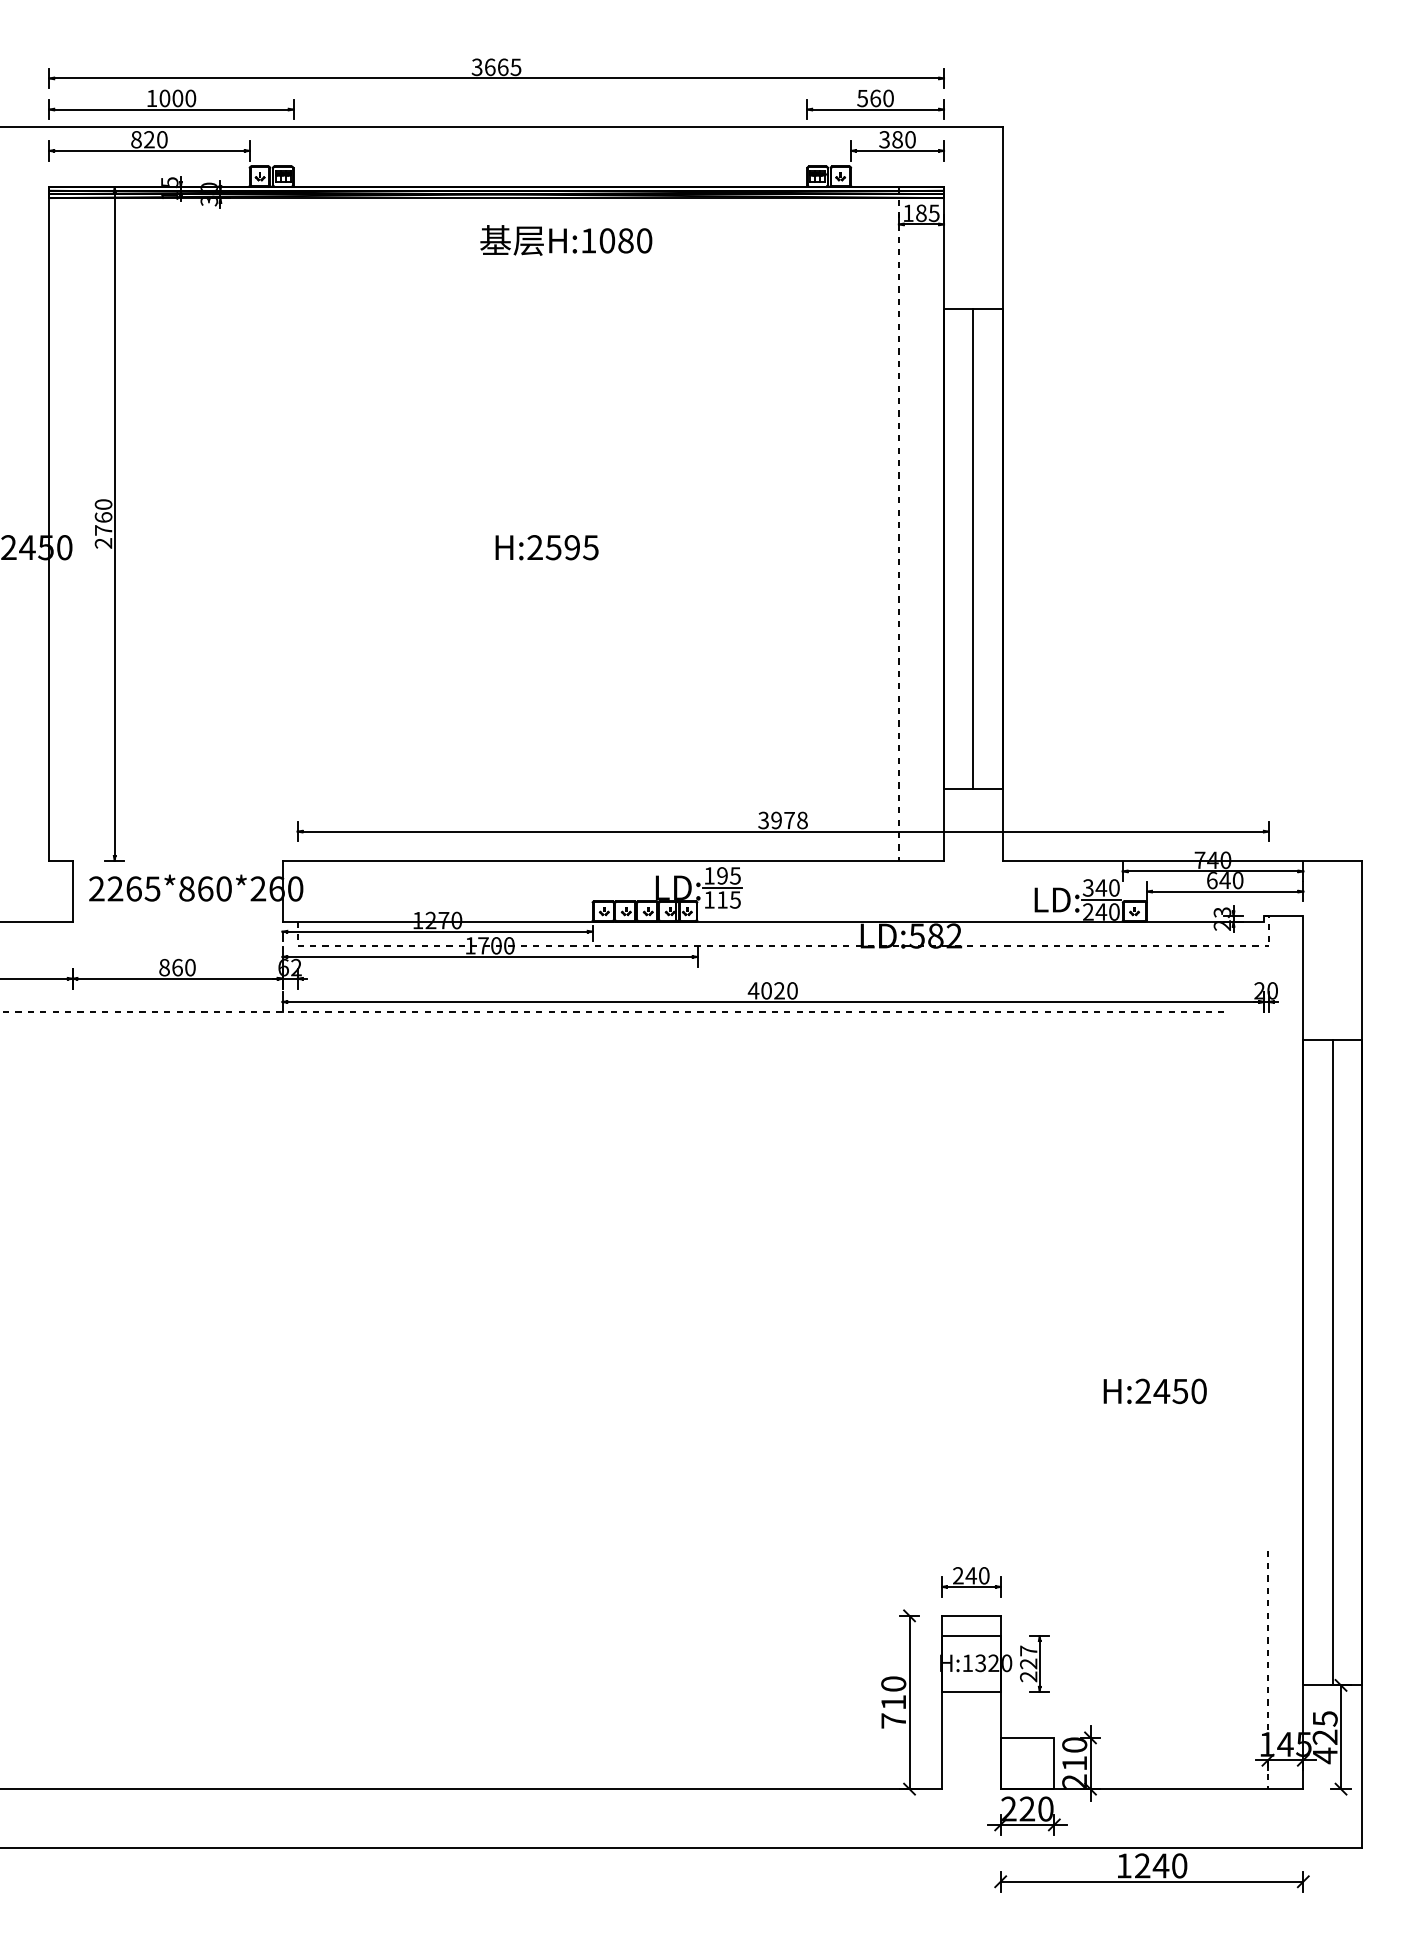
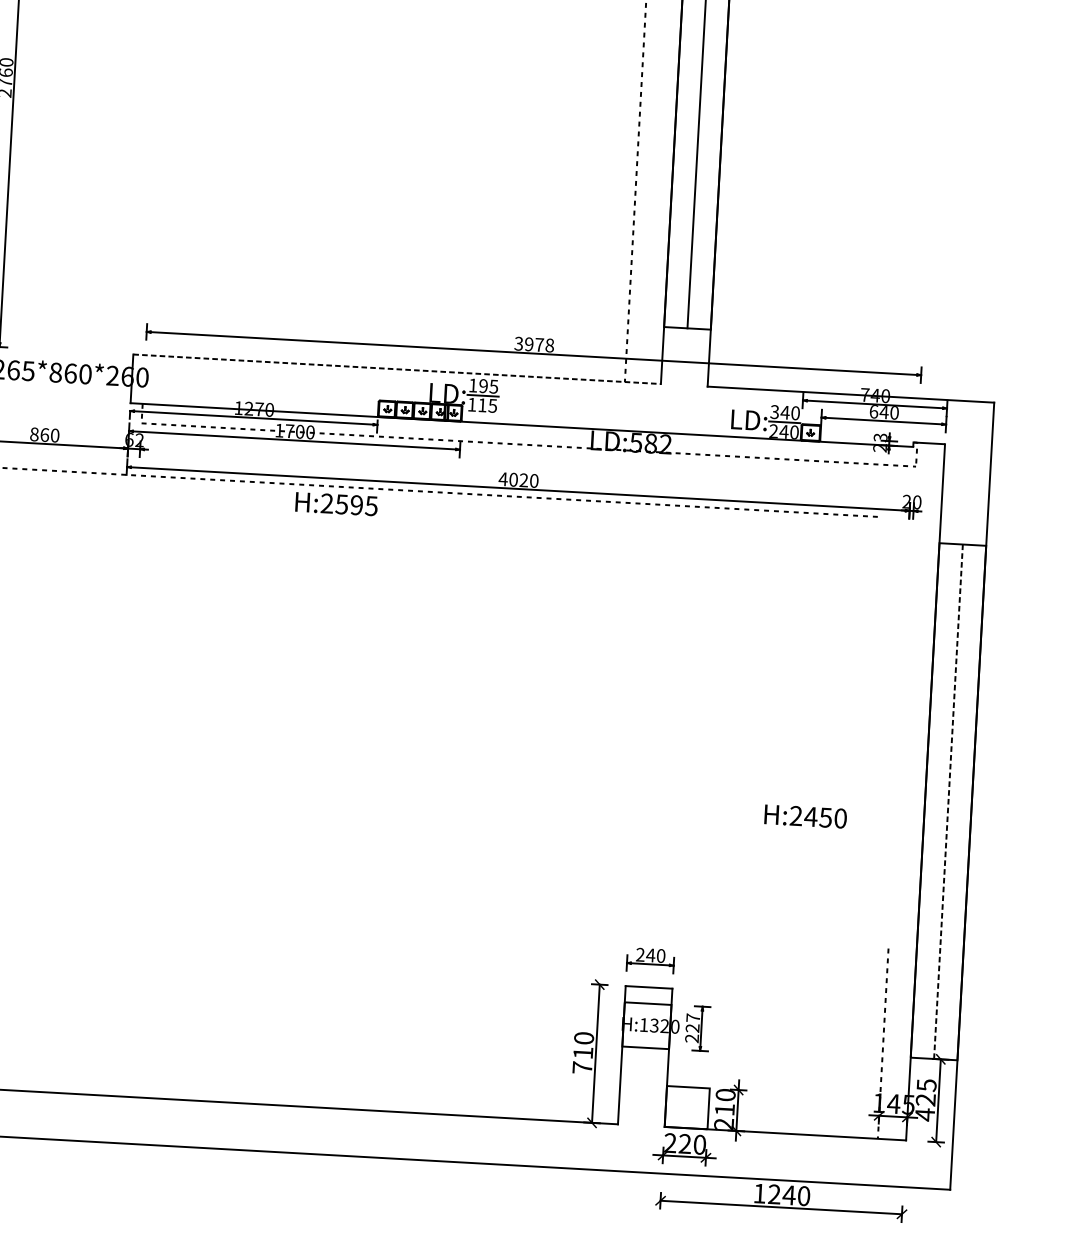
text: (546, 547) -> (336, 504), moved
line: (613, 860) -> (397, 369), solid -> dashed
line: (1332, 1362) -> (948, 801), solid -> dashed

